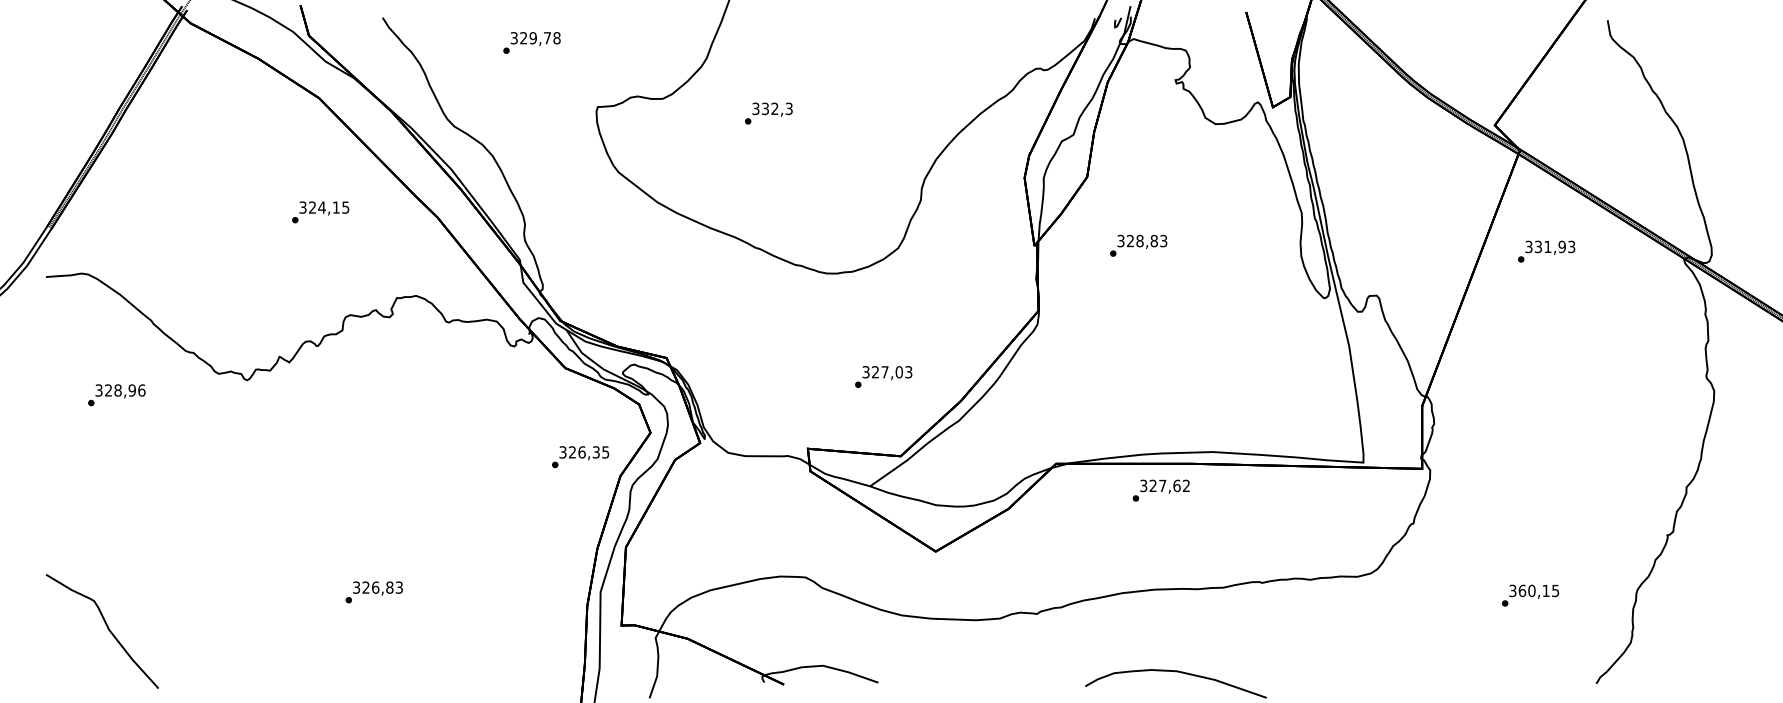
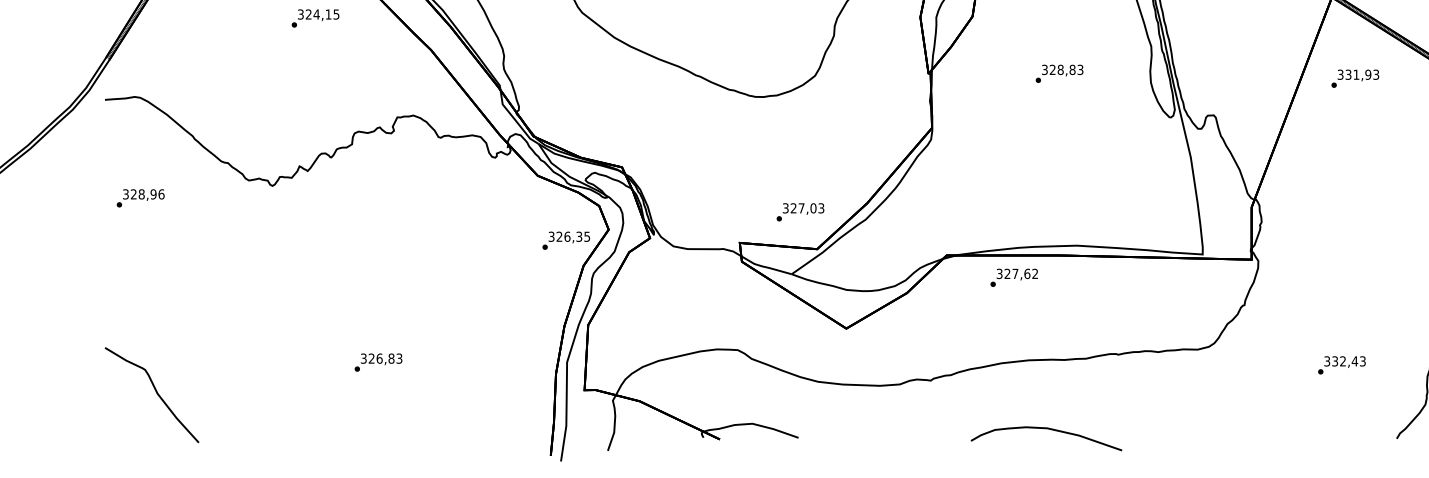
text: (320, 212) -> (315, 18), moved
text: (1138, 245) -> (1059, 73), moved
text: (883, 376) -> (800, 211), moved
text: (116, 395) -> (140, 198), moved
text: (580, 457) -> (566, 241), moved
text: (1160, 490) -> (1013, 277), moved
text: (1538, 590) -> (1348, 361), 360,15 -> 332,43

